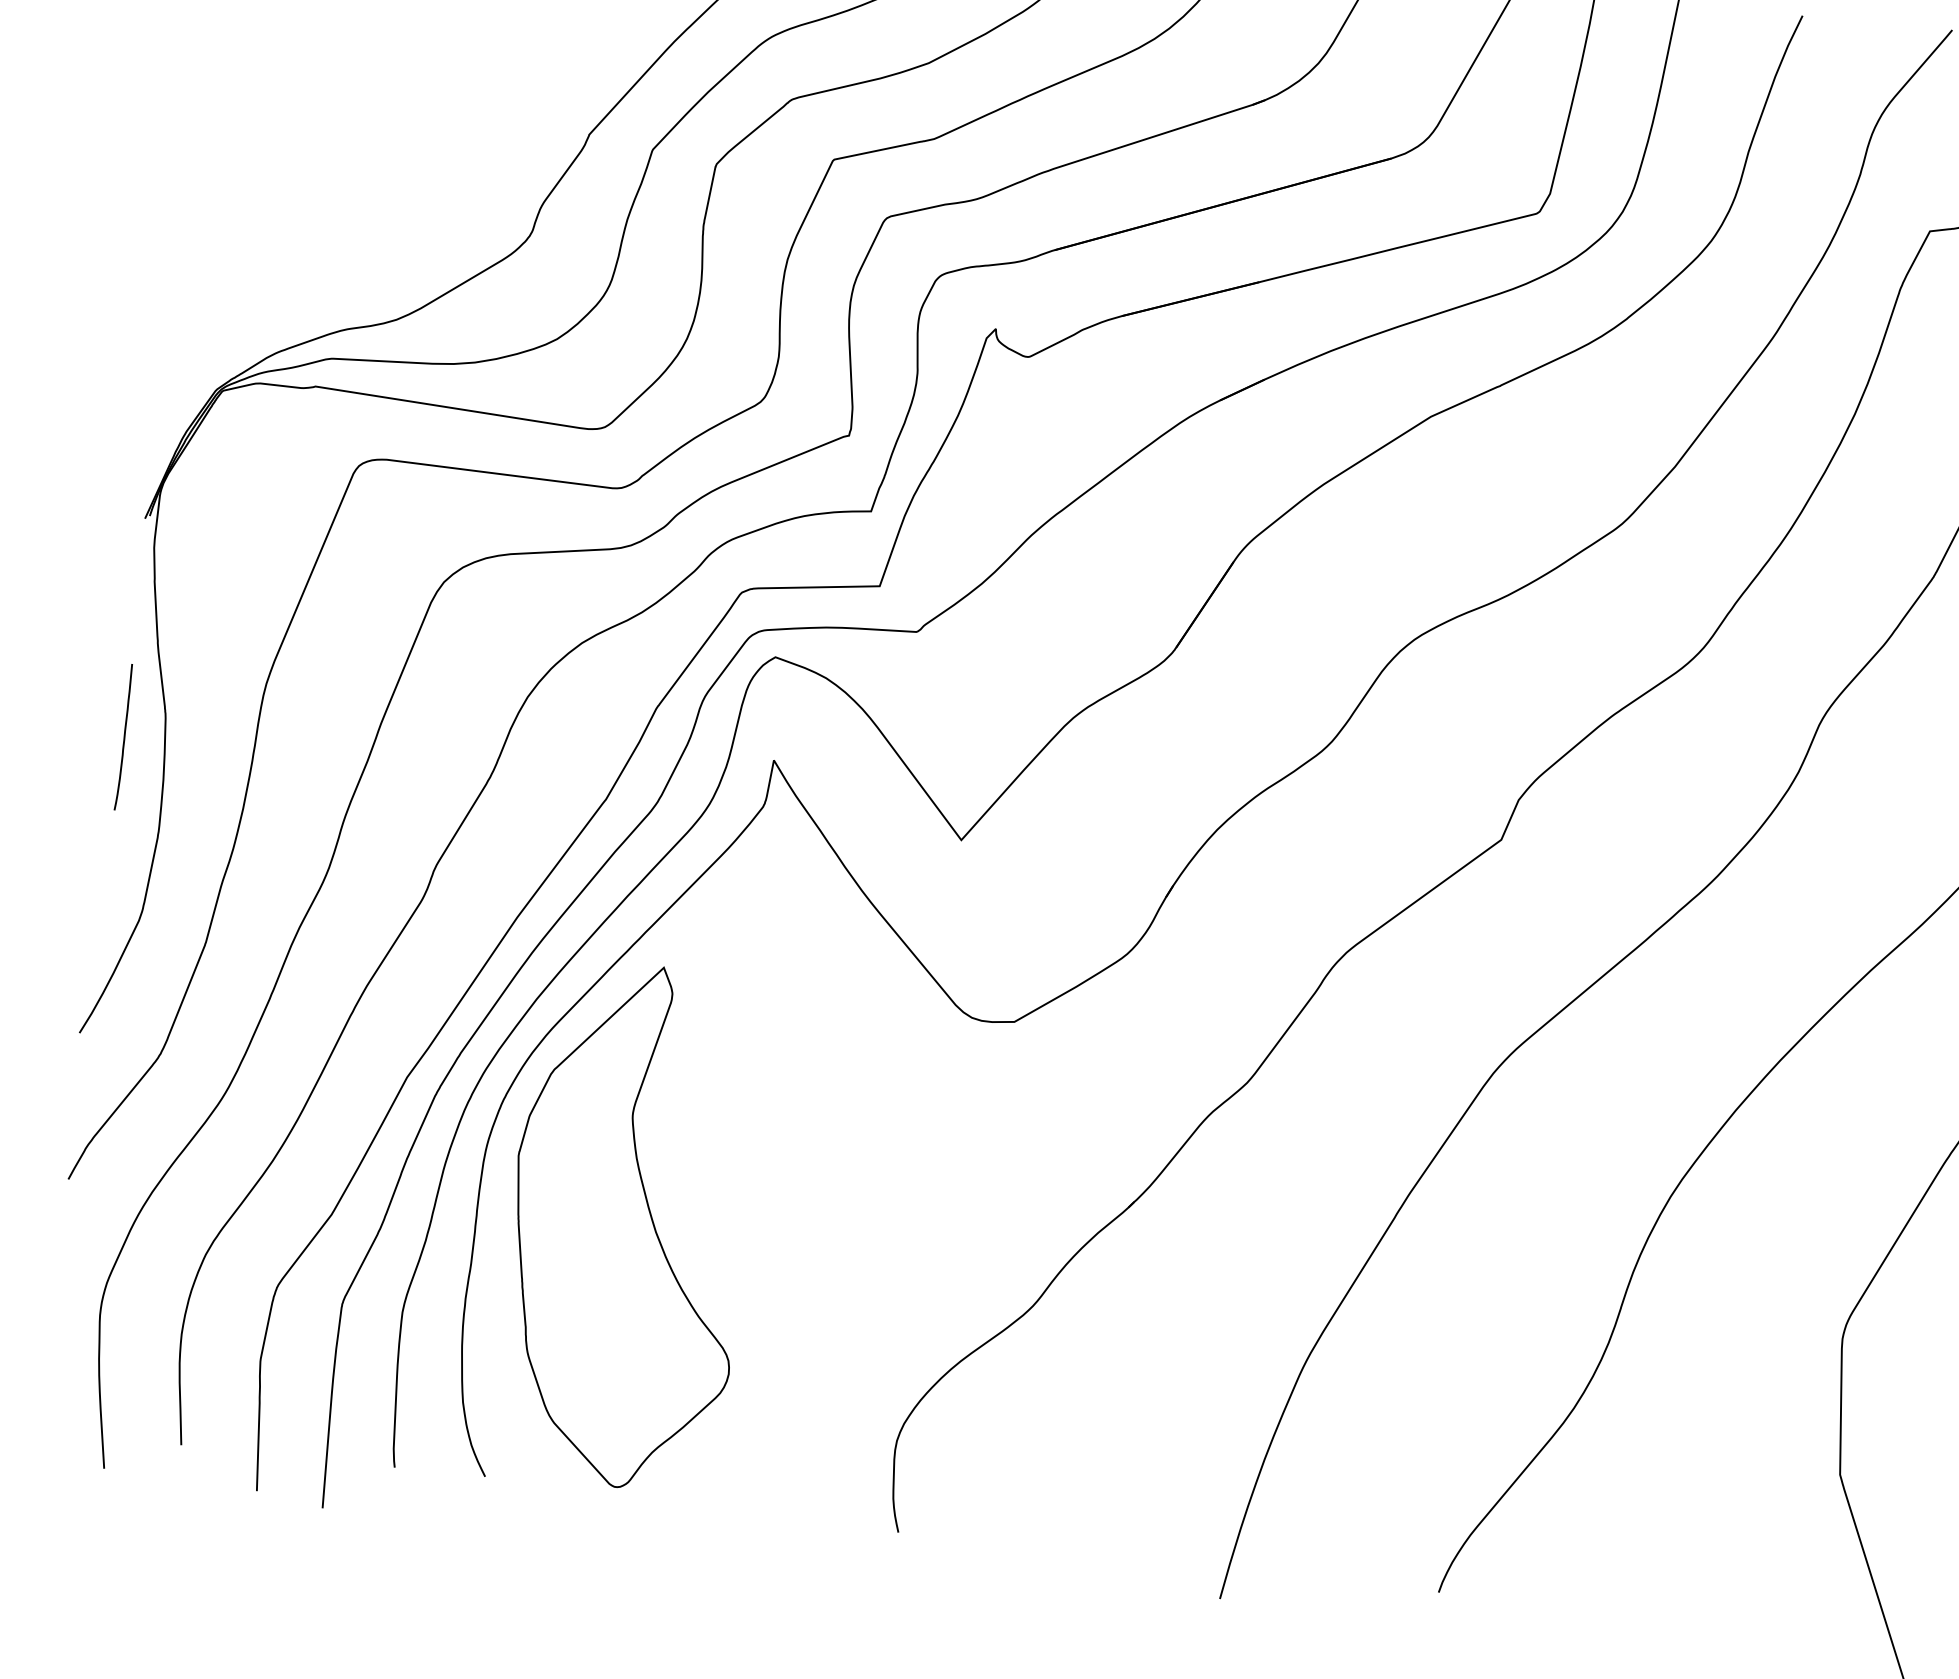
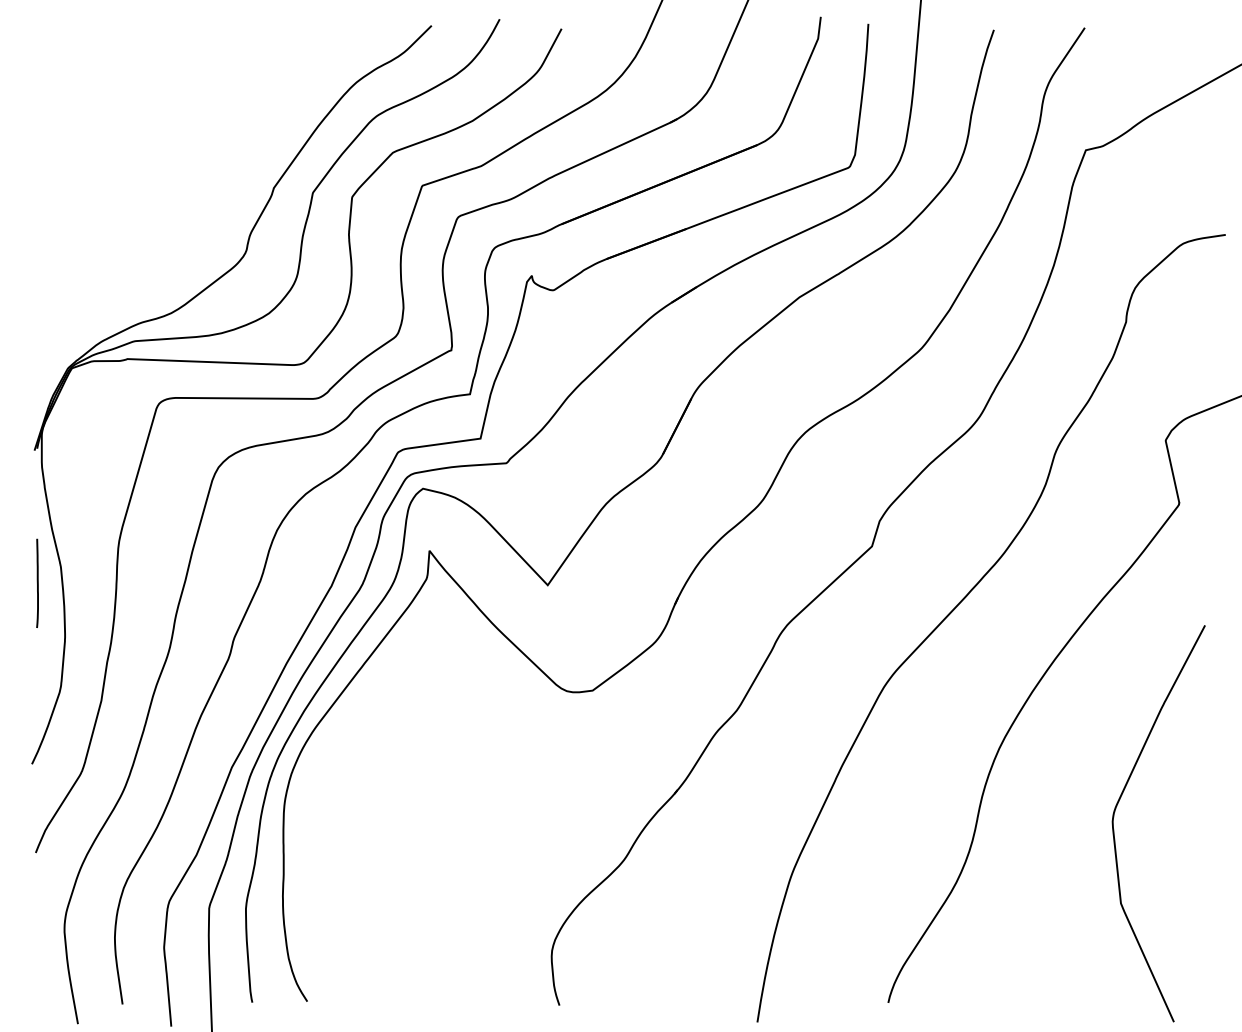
part: (628, 1225) -> (375, 840), removed

